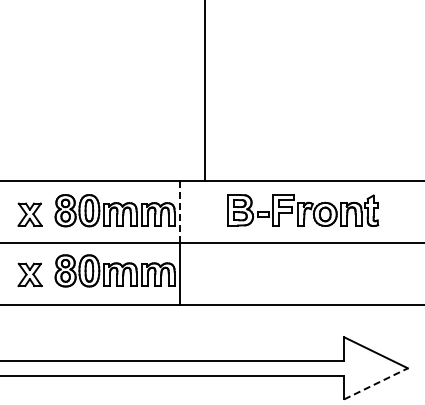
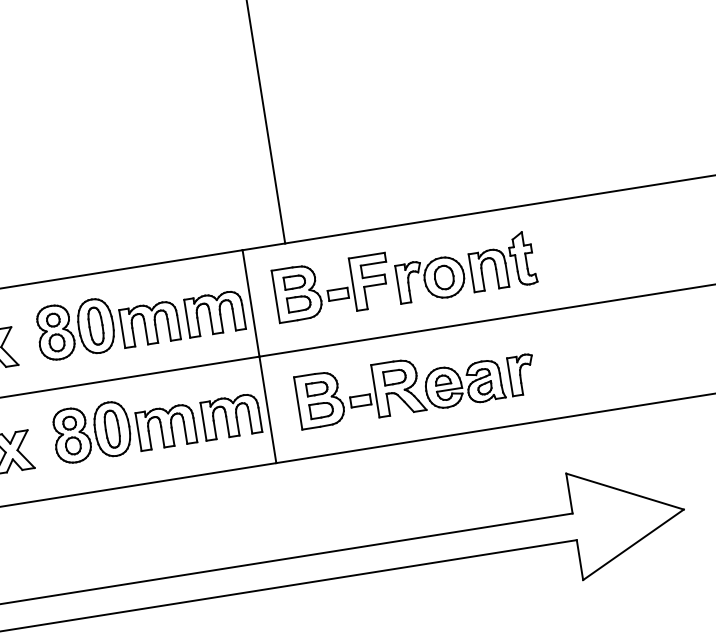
part: (303, 210) -> (405, 276), moved
line: (179, 211) -> (250, 303), dashed -> solid
part: (266, 272) -> (415, 383), added
line: (376, 383) -> (634, 544), dashed -> solid

